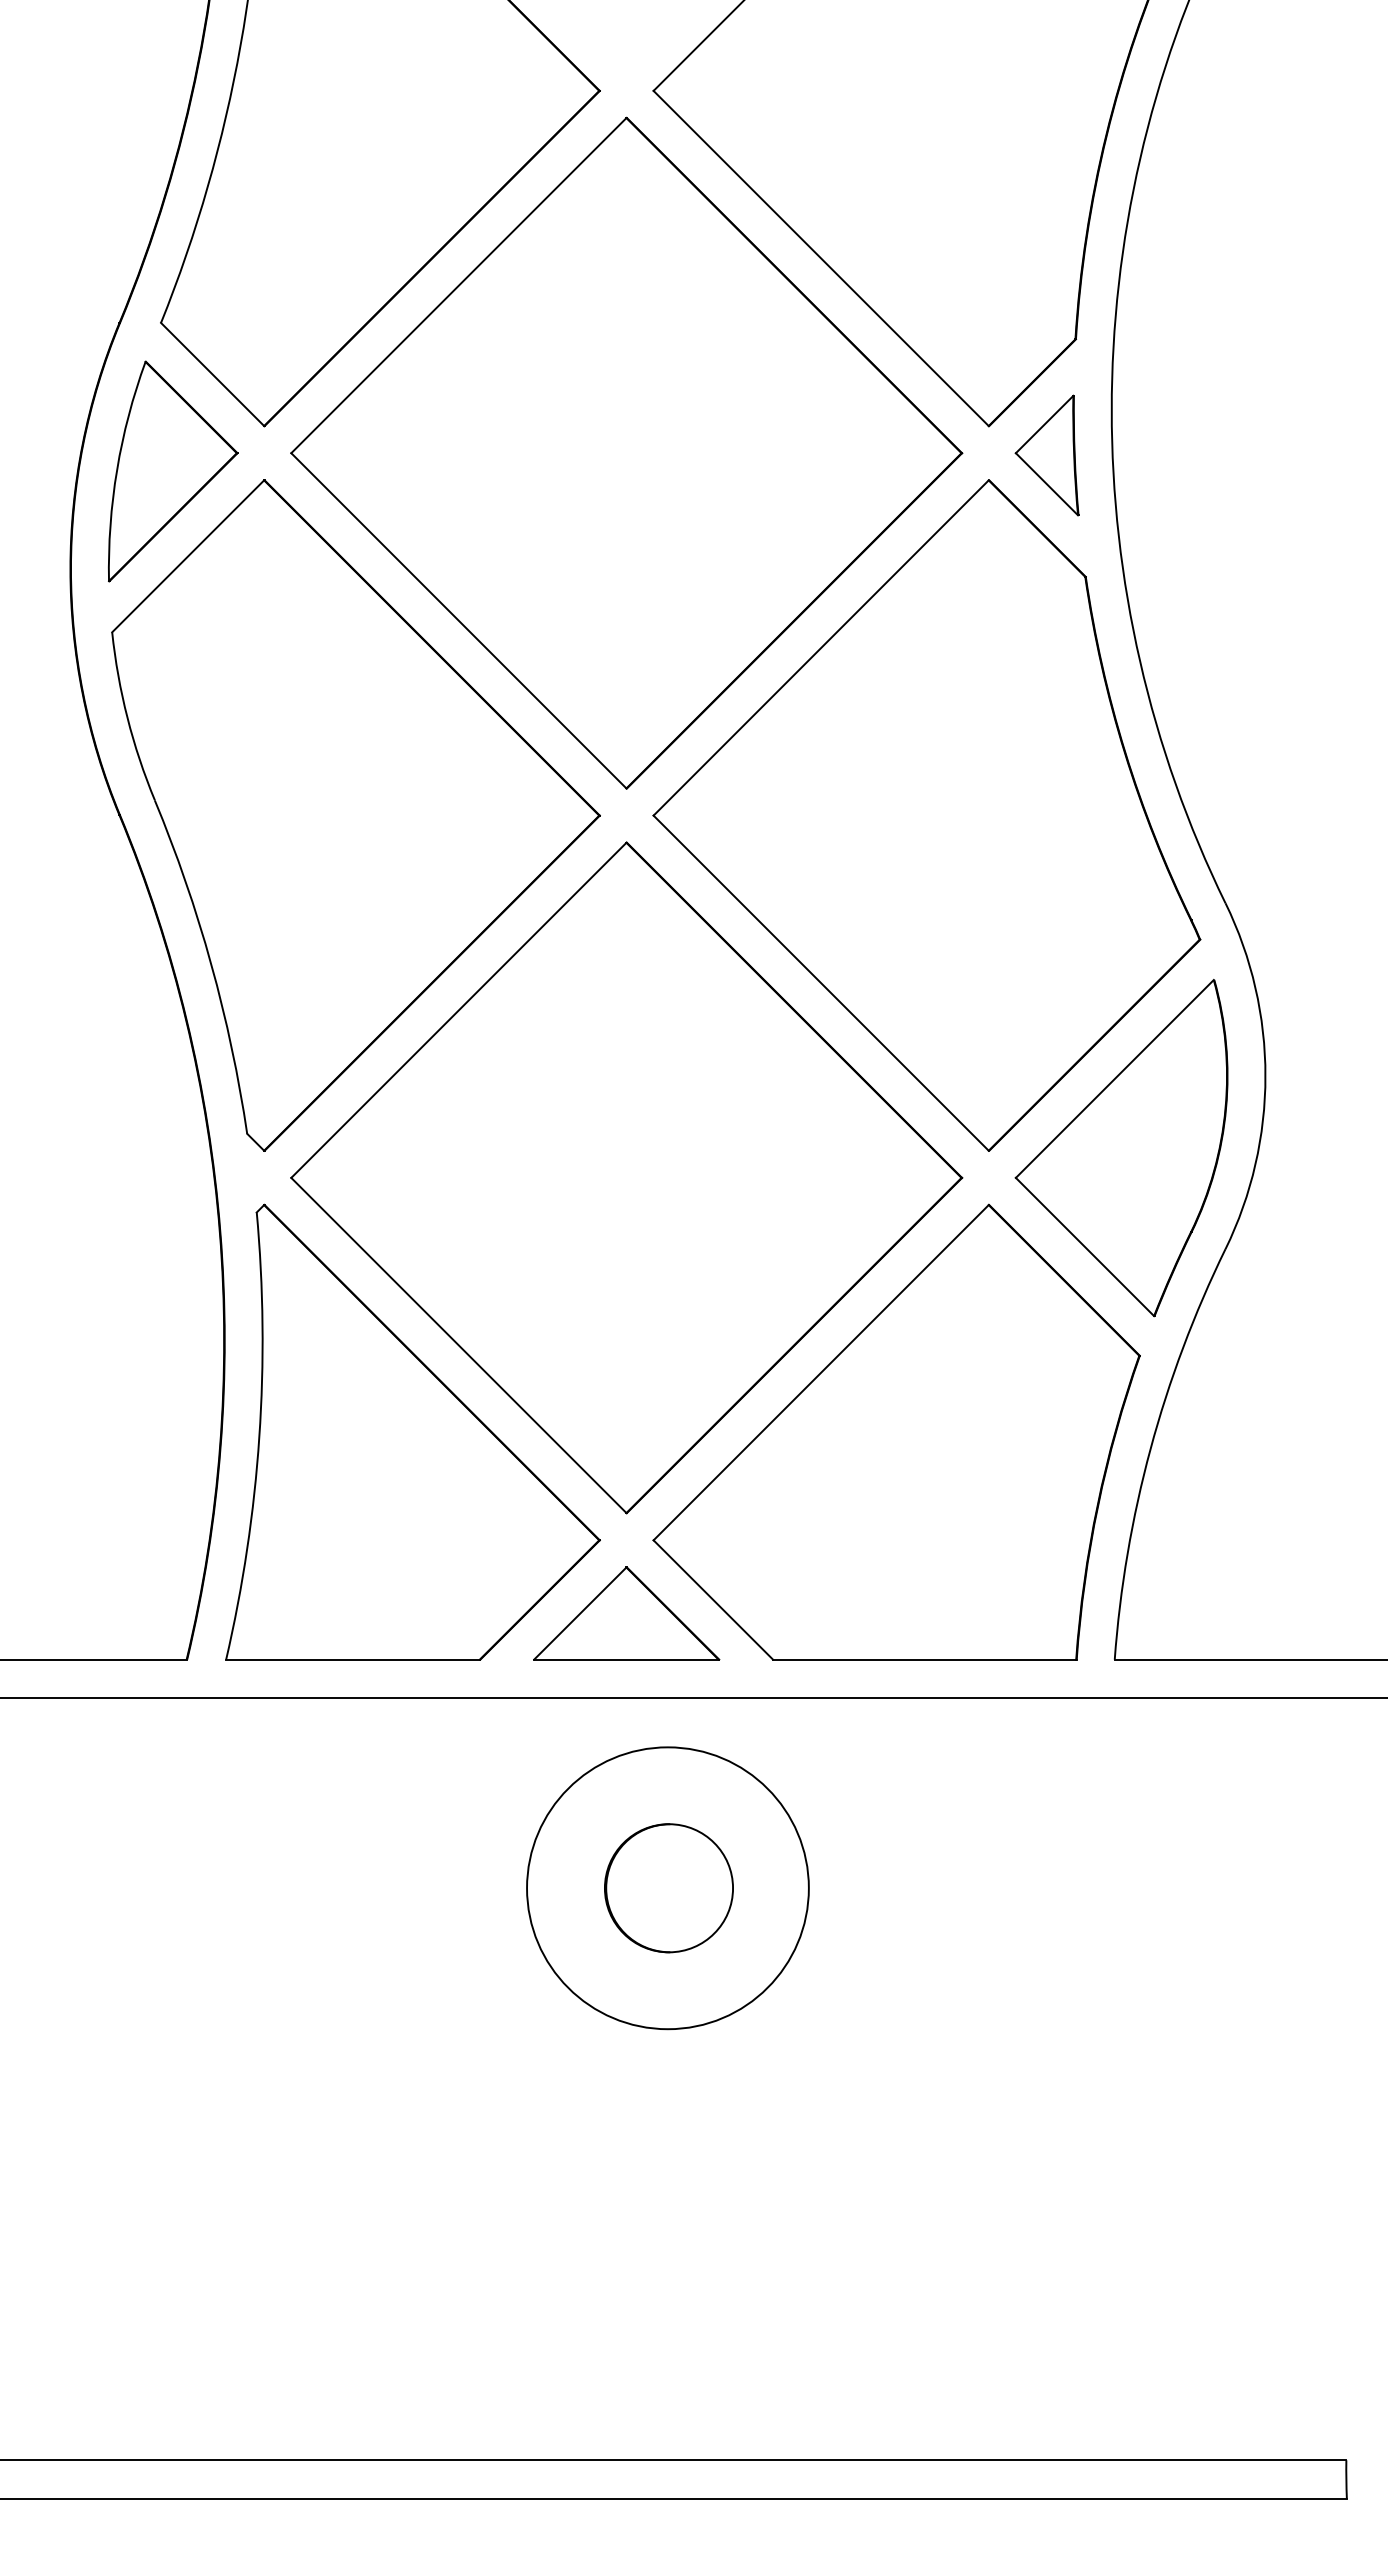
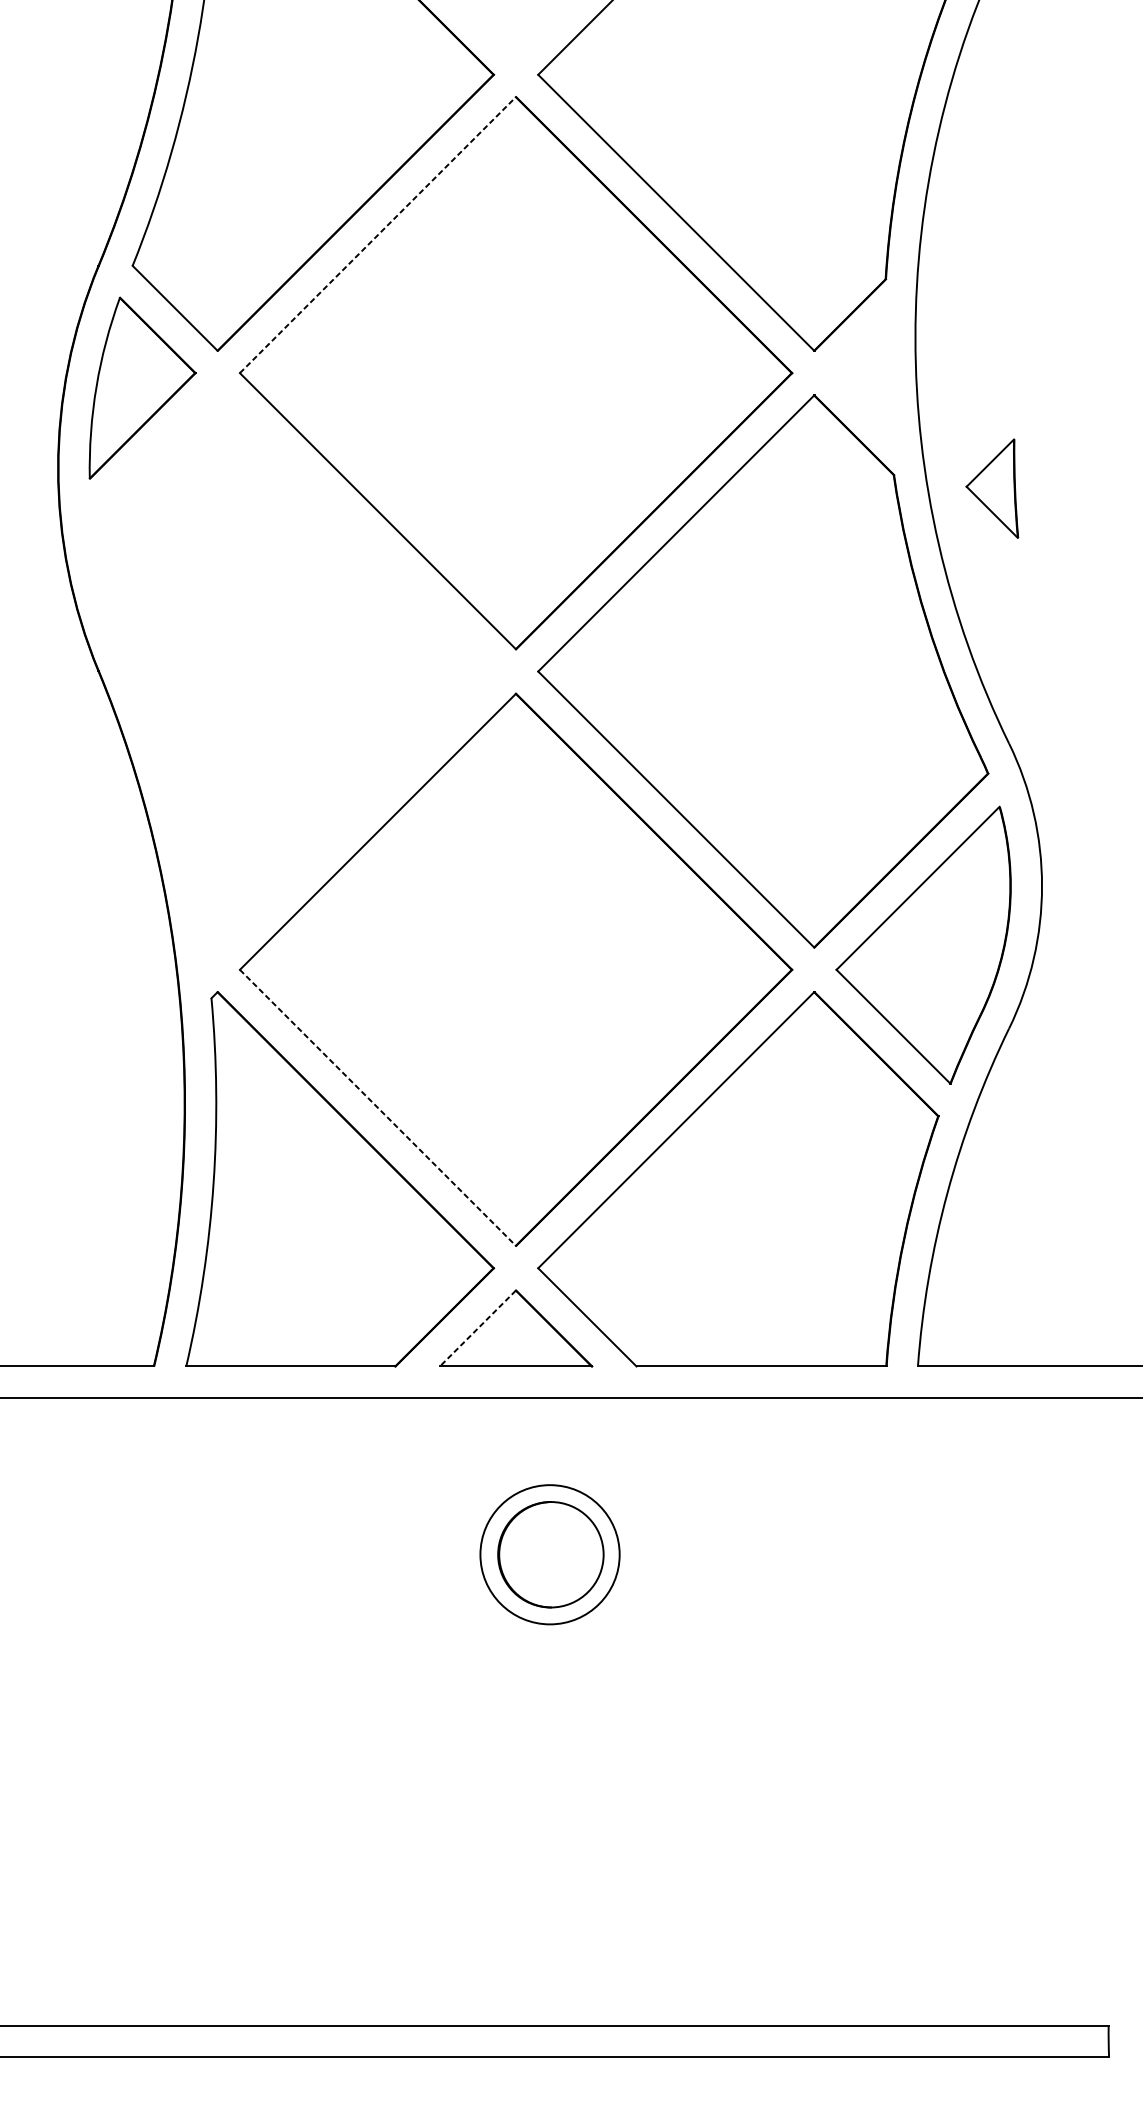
line: (458, 285) -> (377, 235), solid -> dashed
part: (1046, 455) -> (991, 488), moved
part: (355, 815) -> (292, 671), removed
line: (458, 1345) -> (377, 1107), solid -> dashed
line: (579, 1613) -> (477, 1328), solid -> dashed
circle: (667, 1888) -> (549, 1554), size x0.6

